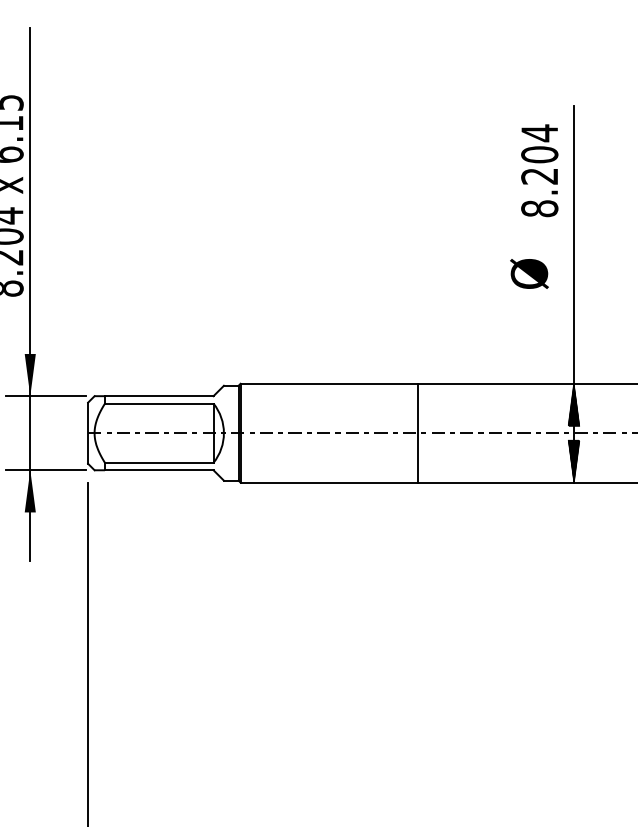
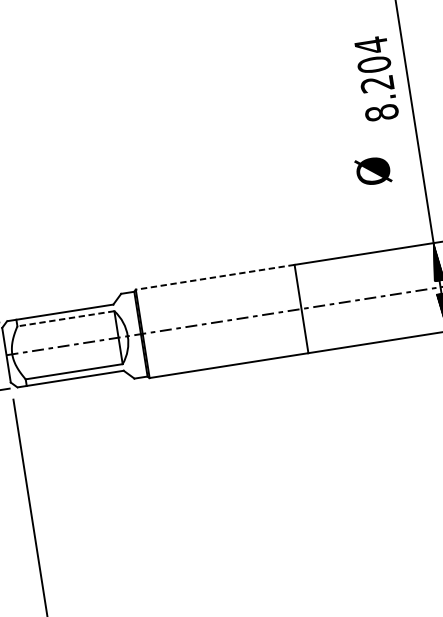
text: (539, 170) -> (376, 78), moved
text: (529, 273) -> (373, 170), moved
line: (329, 383) -> (215, 277), solid -> dashed
line: (158, 403) -> (65, 318), solid -> dashed

